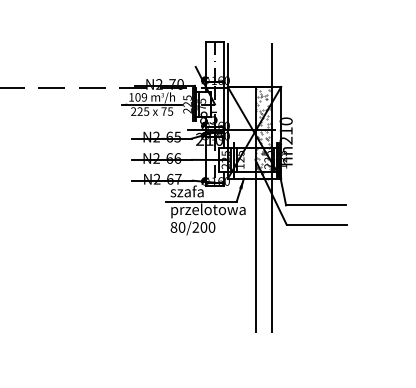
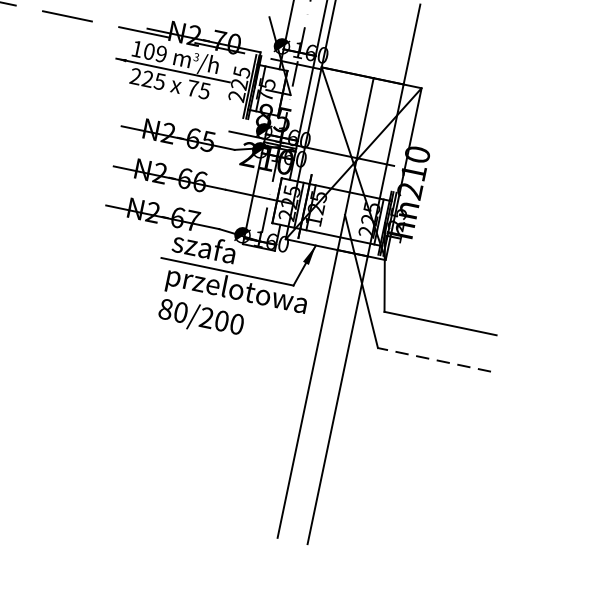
hatch: (263, 133) -> (370, 168), removed
line: (316, 224) -> (433, 359), solid -> dashed

